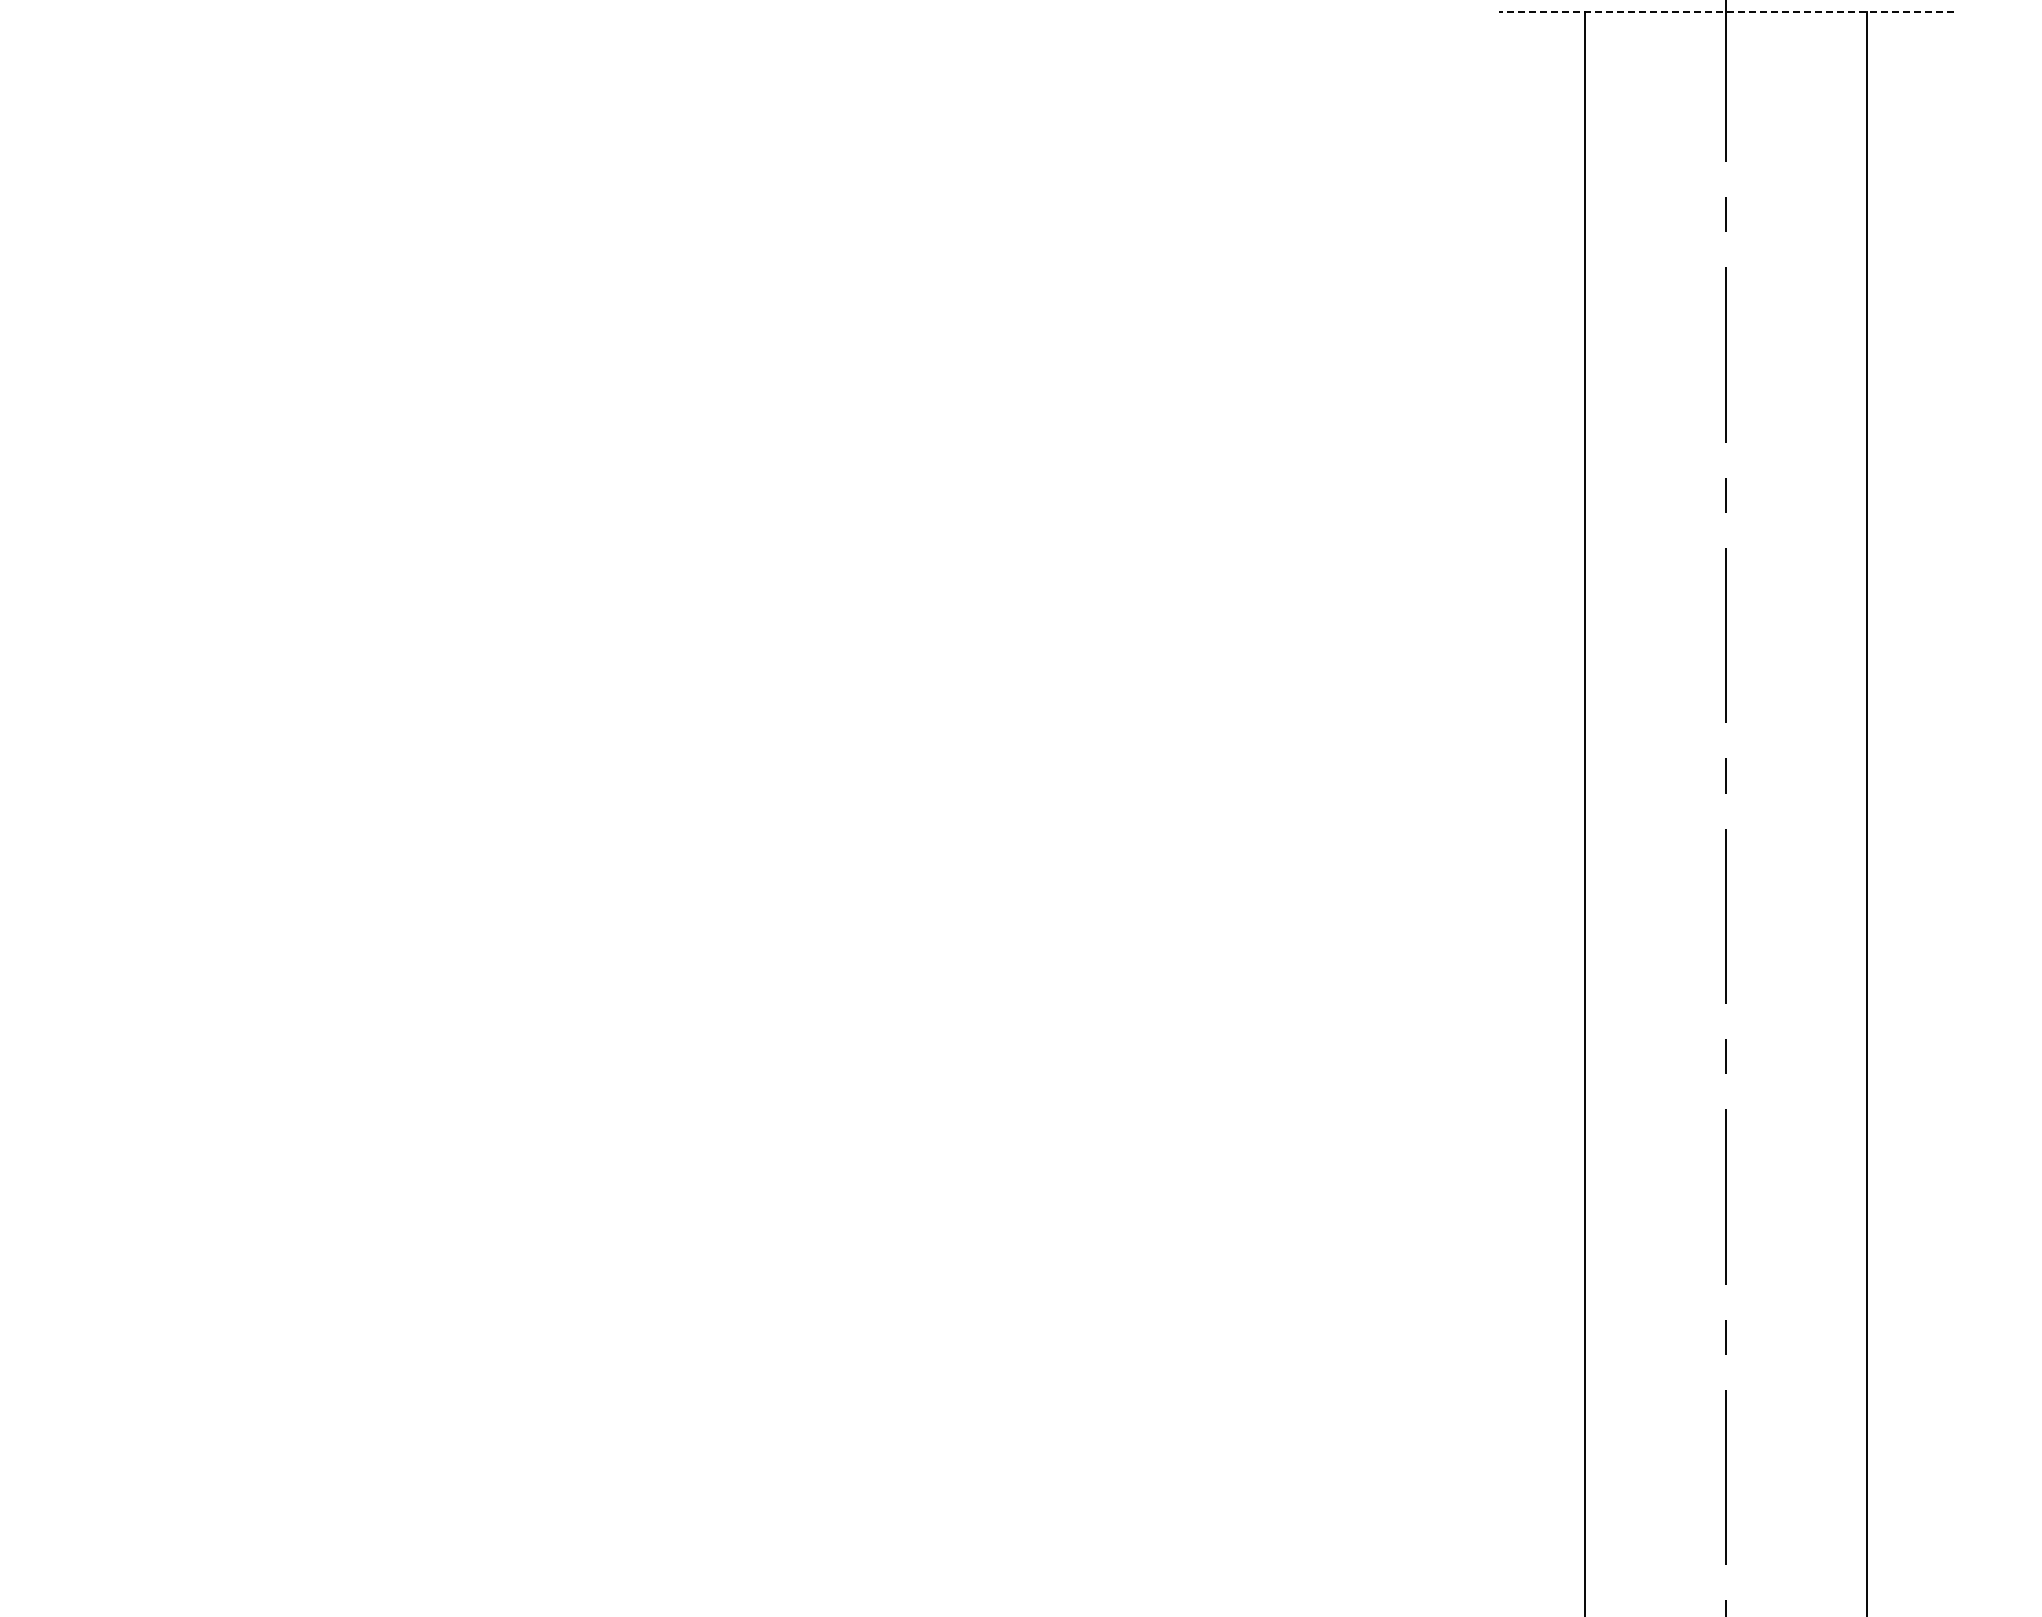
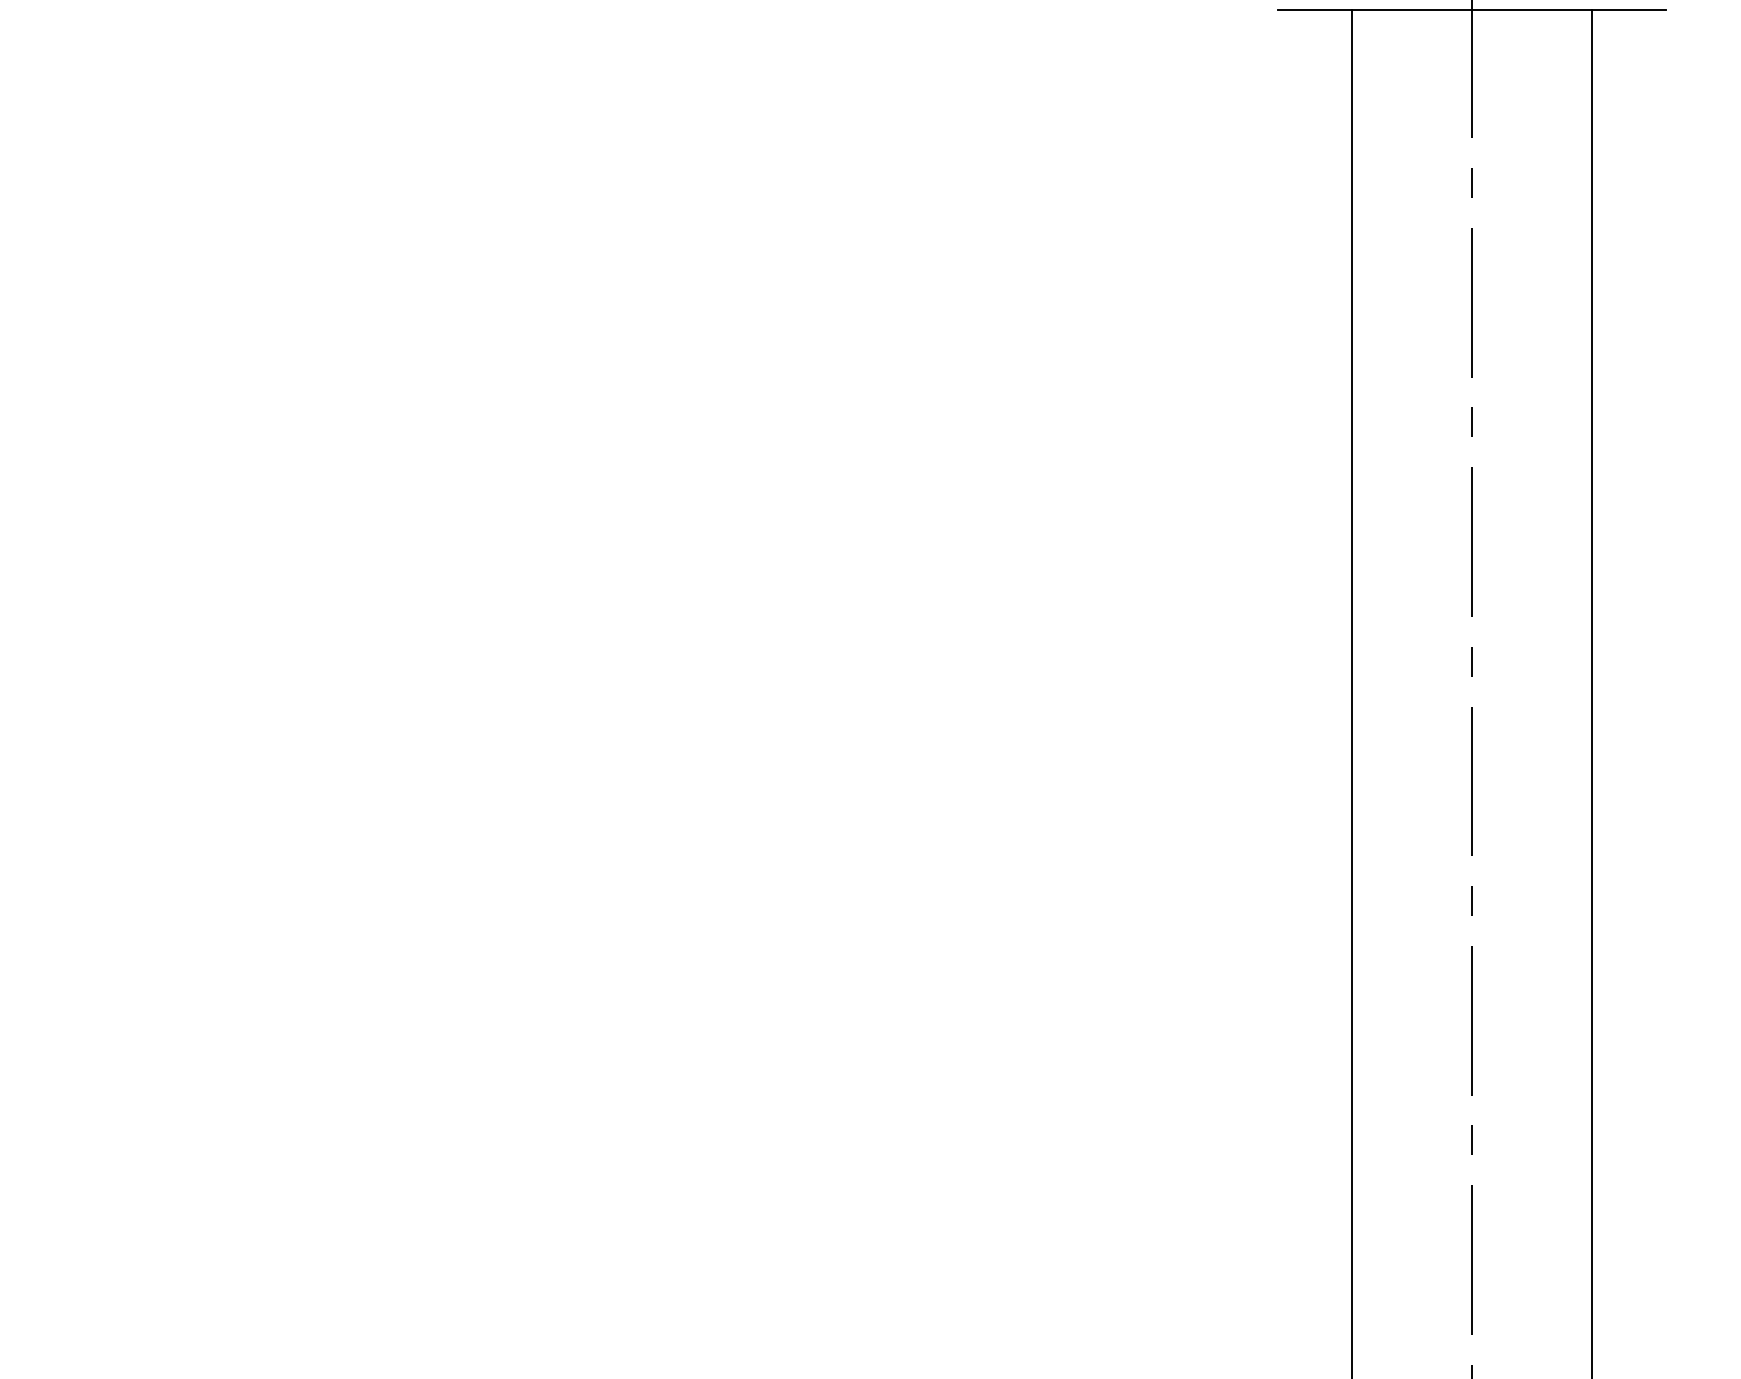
line: (1725, 12) -> (1471, 10), dashed -> solid

